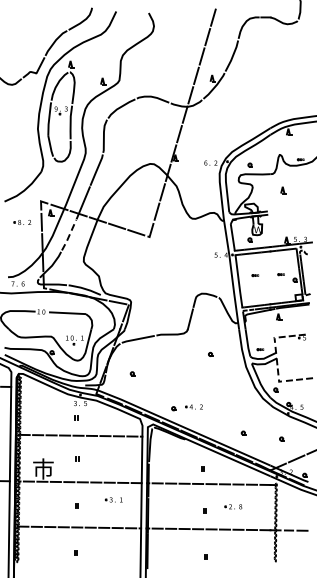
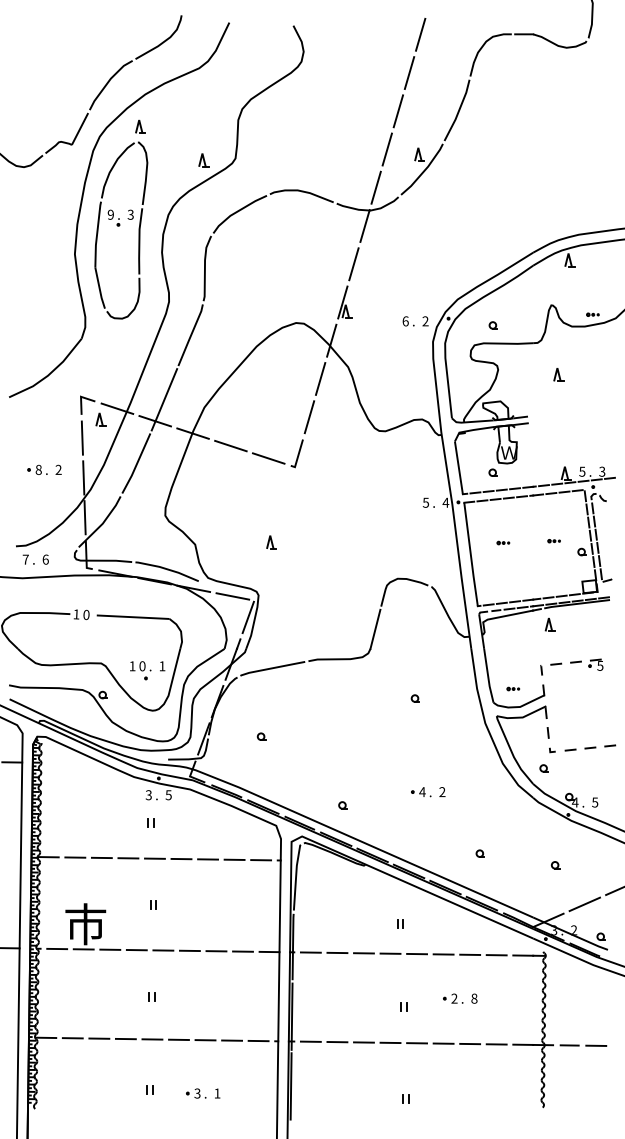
part: (22, 222) -> (44, 469), moved
line: (69, 236) -> (137, 466), dashed -> solid
part: (137, 275) -> (271, 542), added
part: (193, 406) -> (426, 791), moved
part: (113, 499) -> (202, 1092), moved

